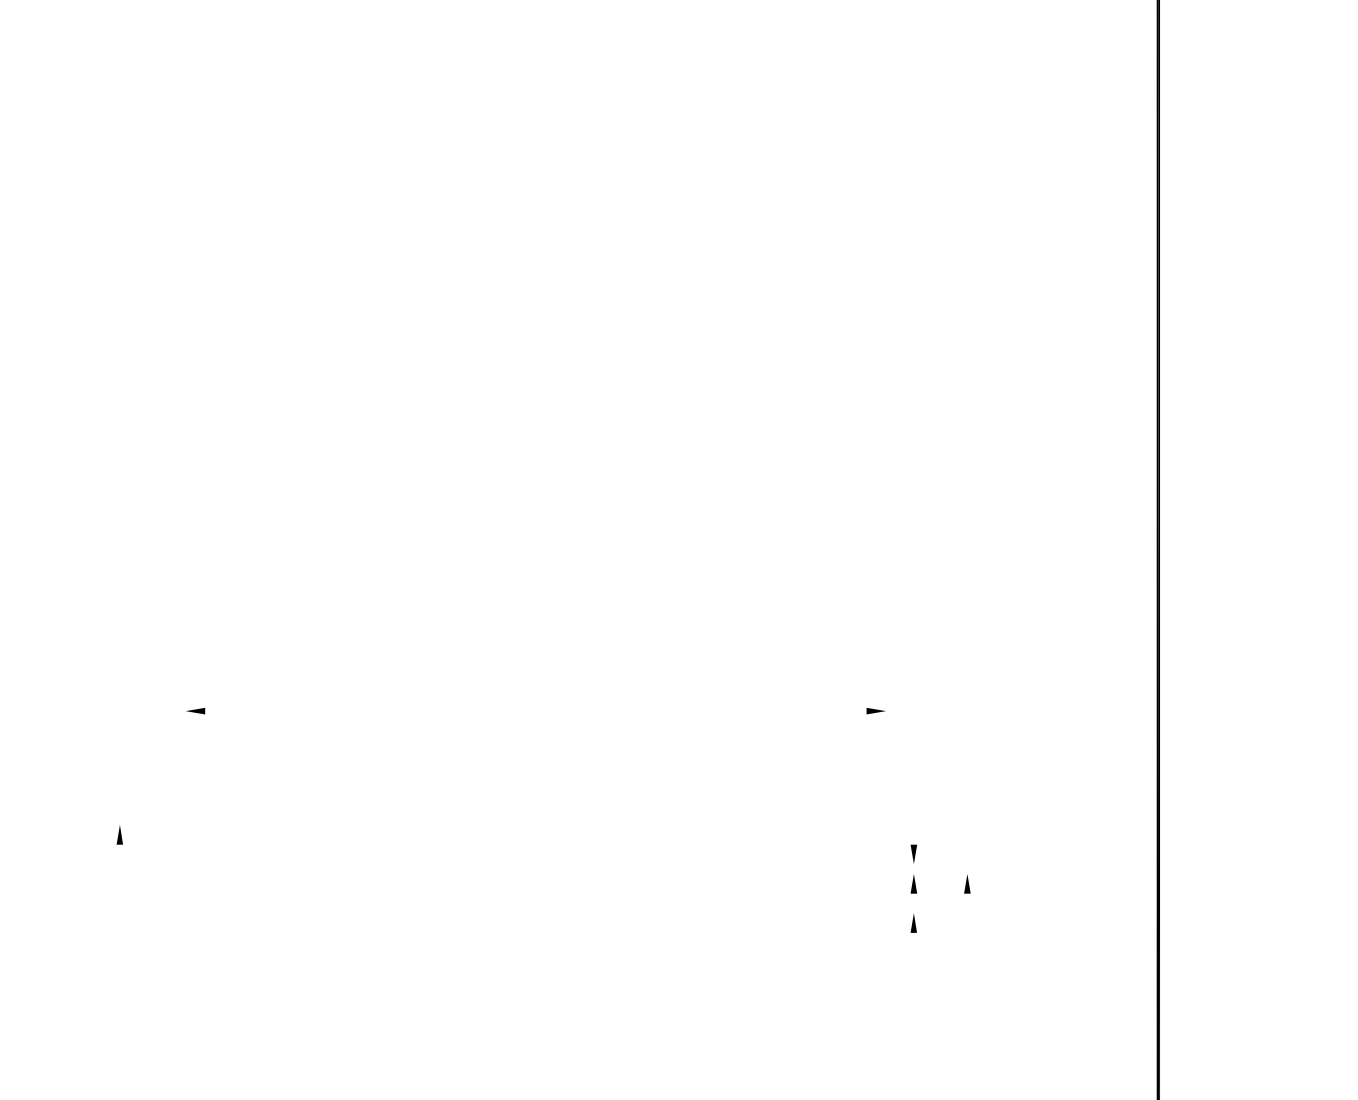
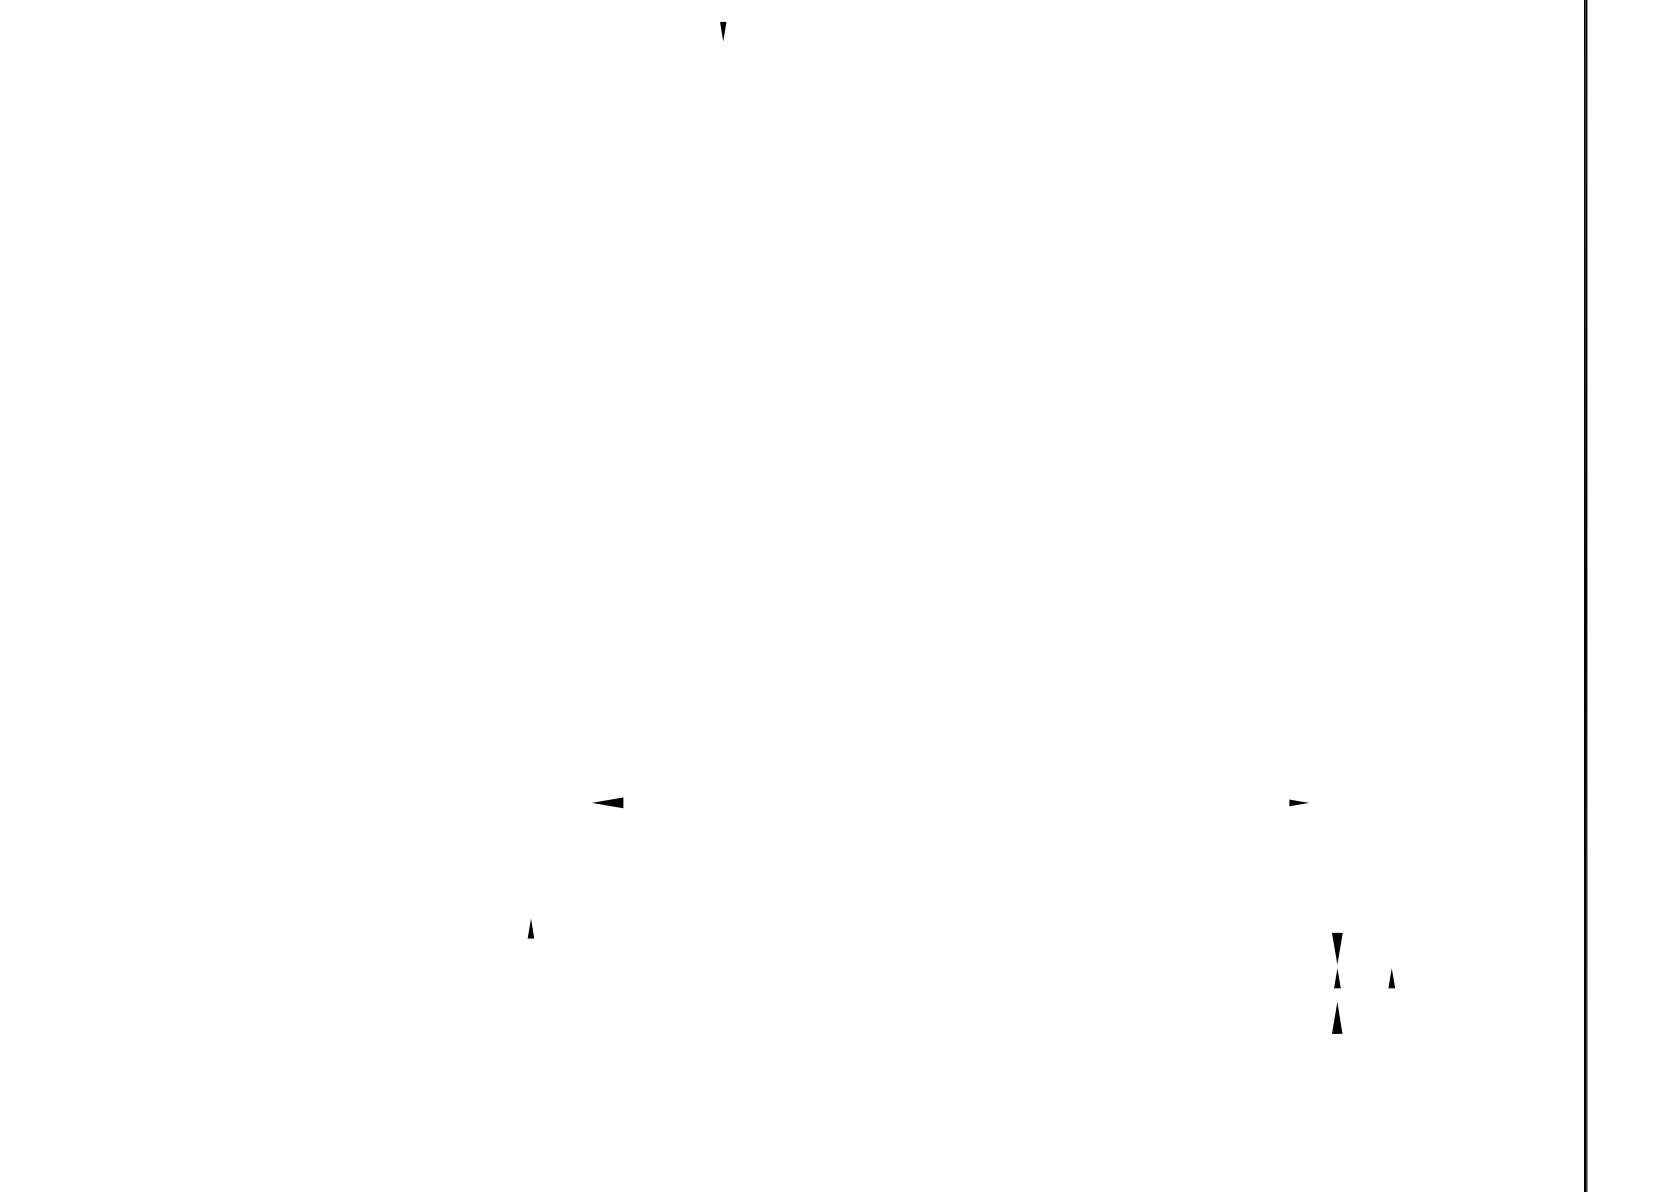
part: (195, 710) -> (607, 802), size x1.6
part: (913, 853) -> (1337, 947), size x1.6
part: (913, 923) -> (1337, 1018), size x1.6

